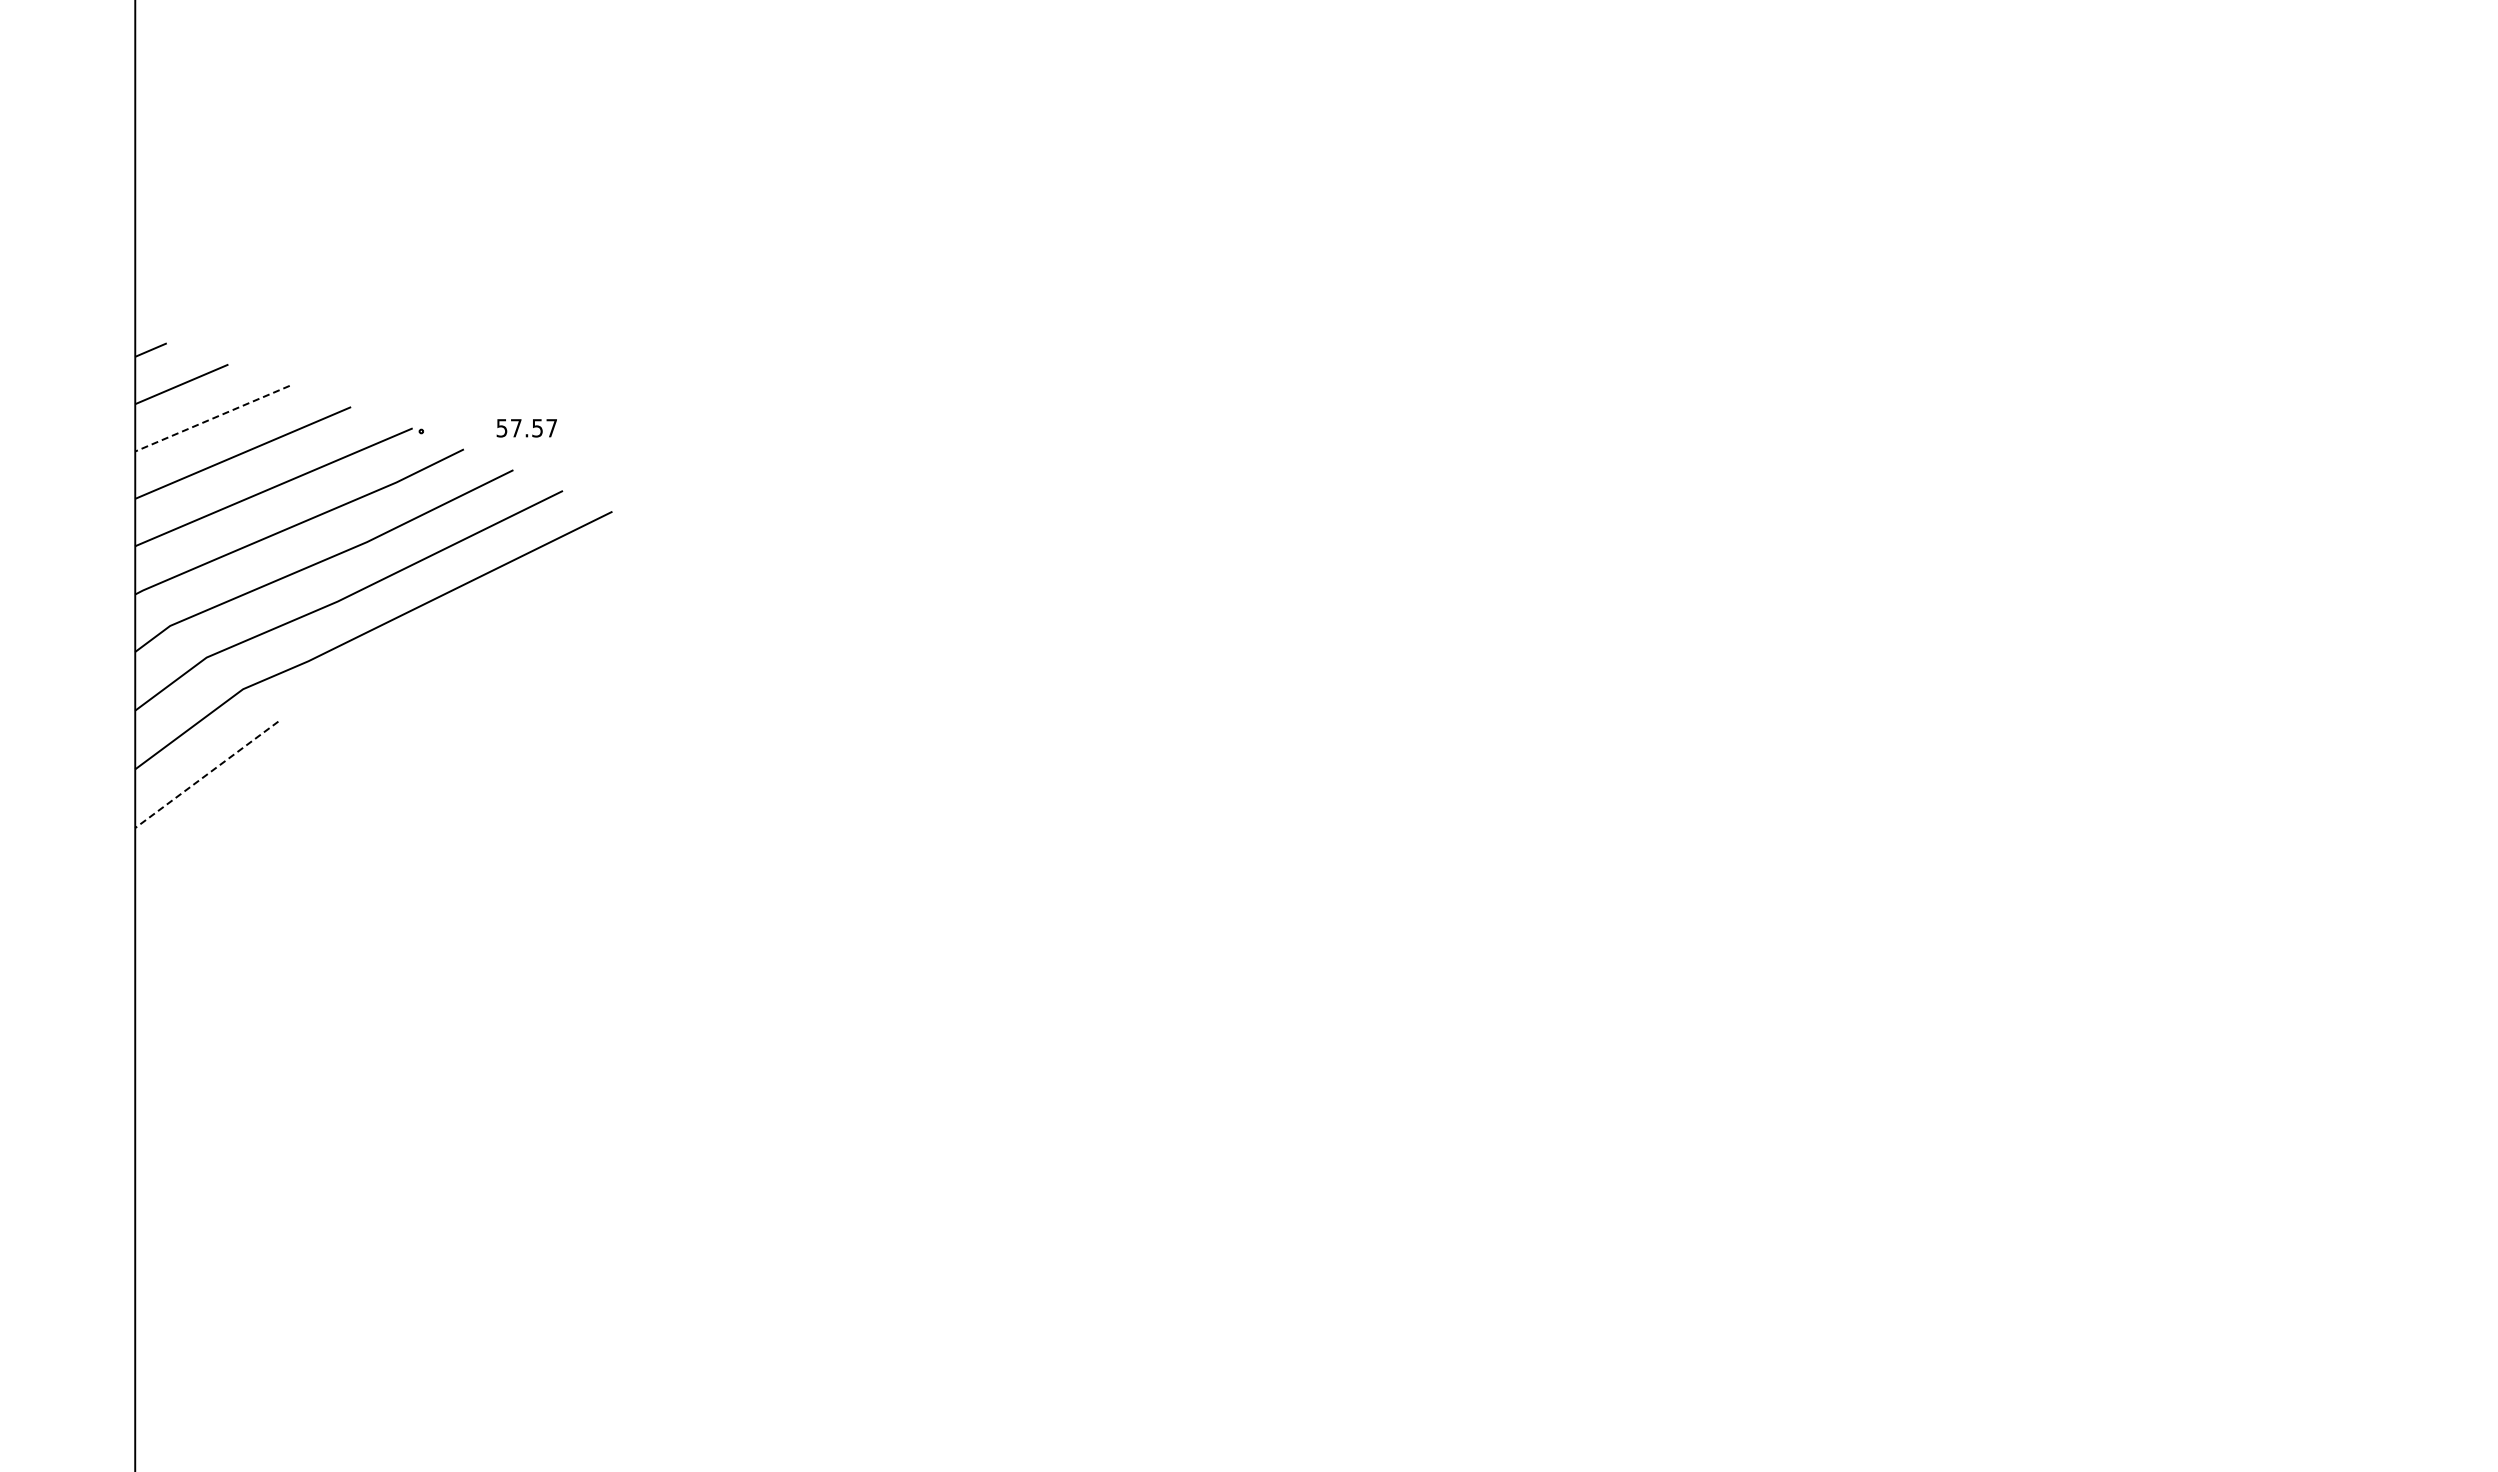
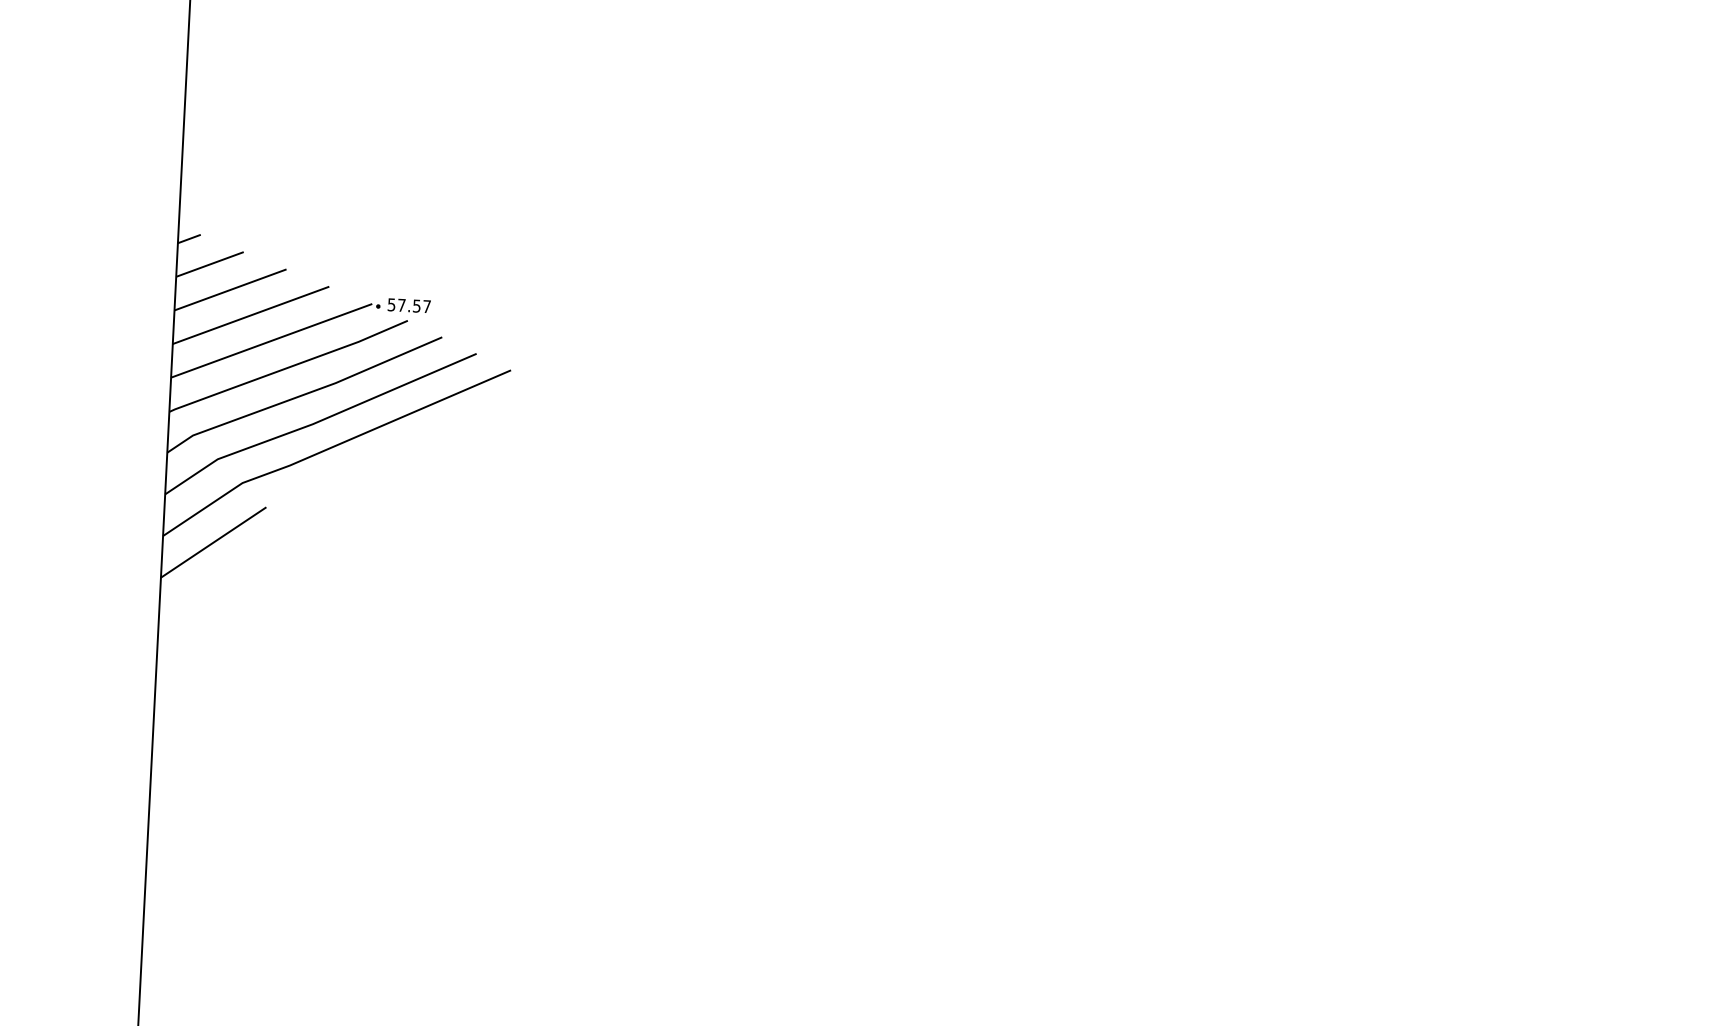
line: (212, 418) -> (230, 289), dashed -> solid
text: (526, 428) -> (409, 305), moved
line: (206, 775) -> (213, 542), dashed -> solid

